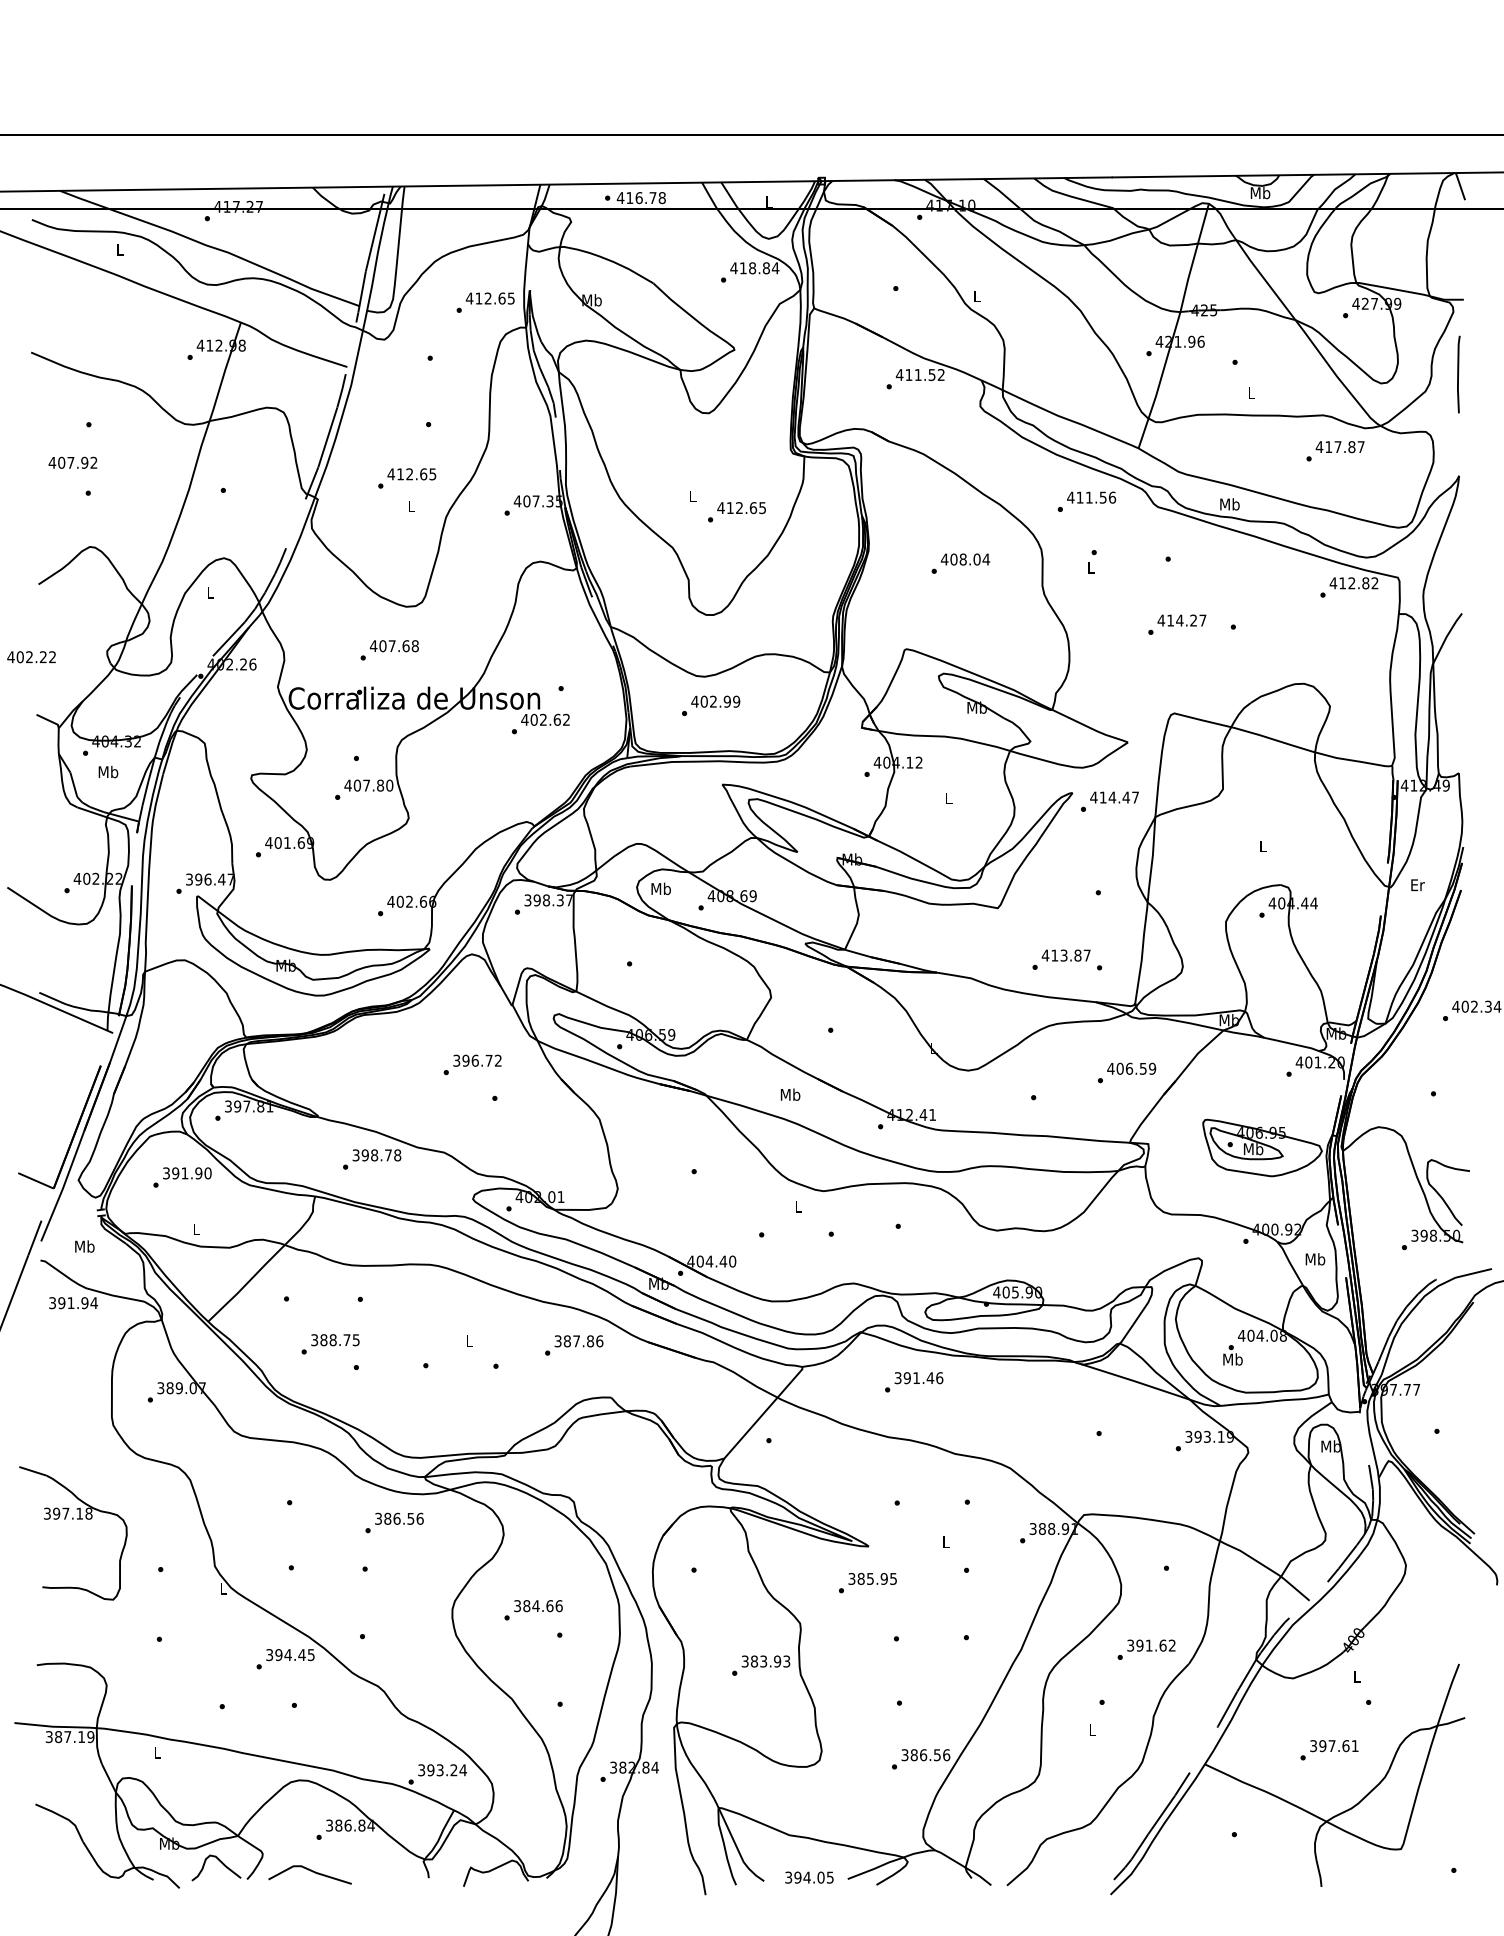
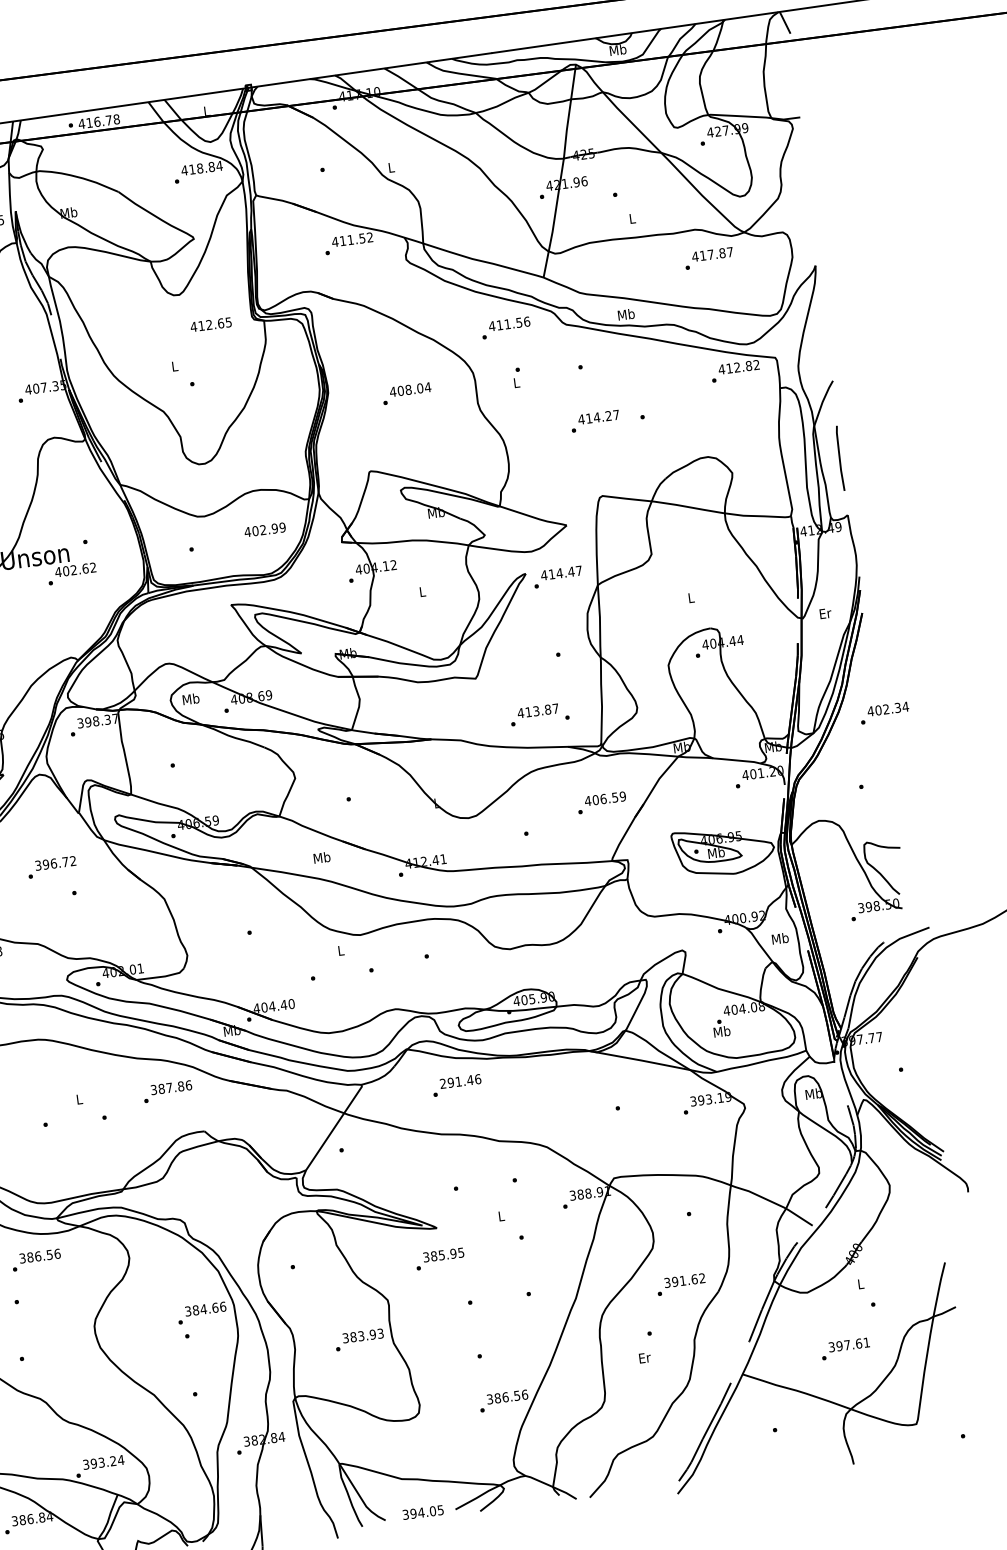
line: (1458, 374) -> (840, 458), moved
text: (741, 508) -> (211, 325), moved
text: (715, 701) -> (264, 529), moved
text: (897, 1378) -> (442, 1084), 391.46 -> 291.46
text: (533, 1610) -> (202, 1313), moved
text: (1092, 1730) -> (644, 1358), L -> Er

